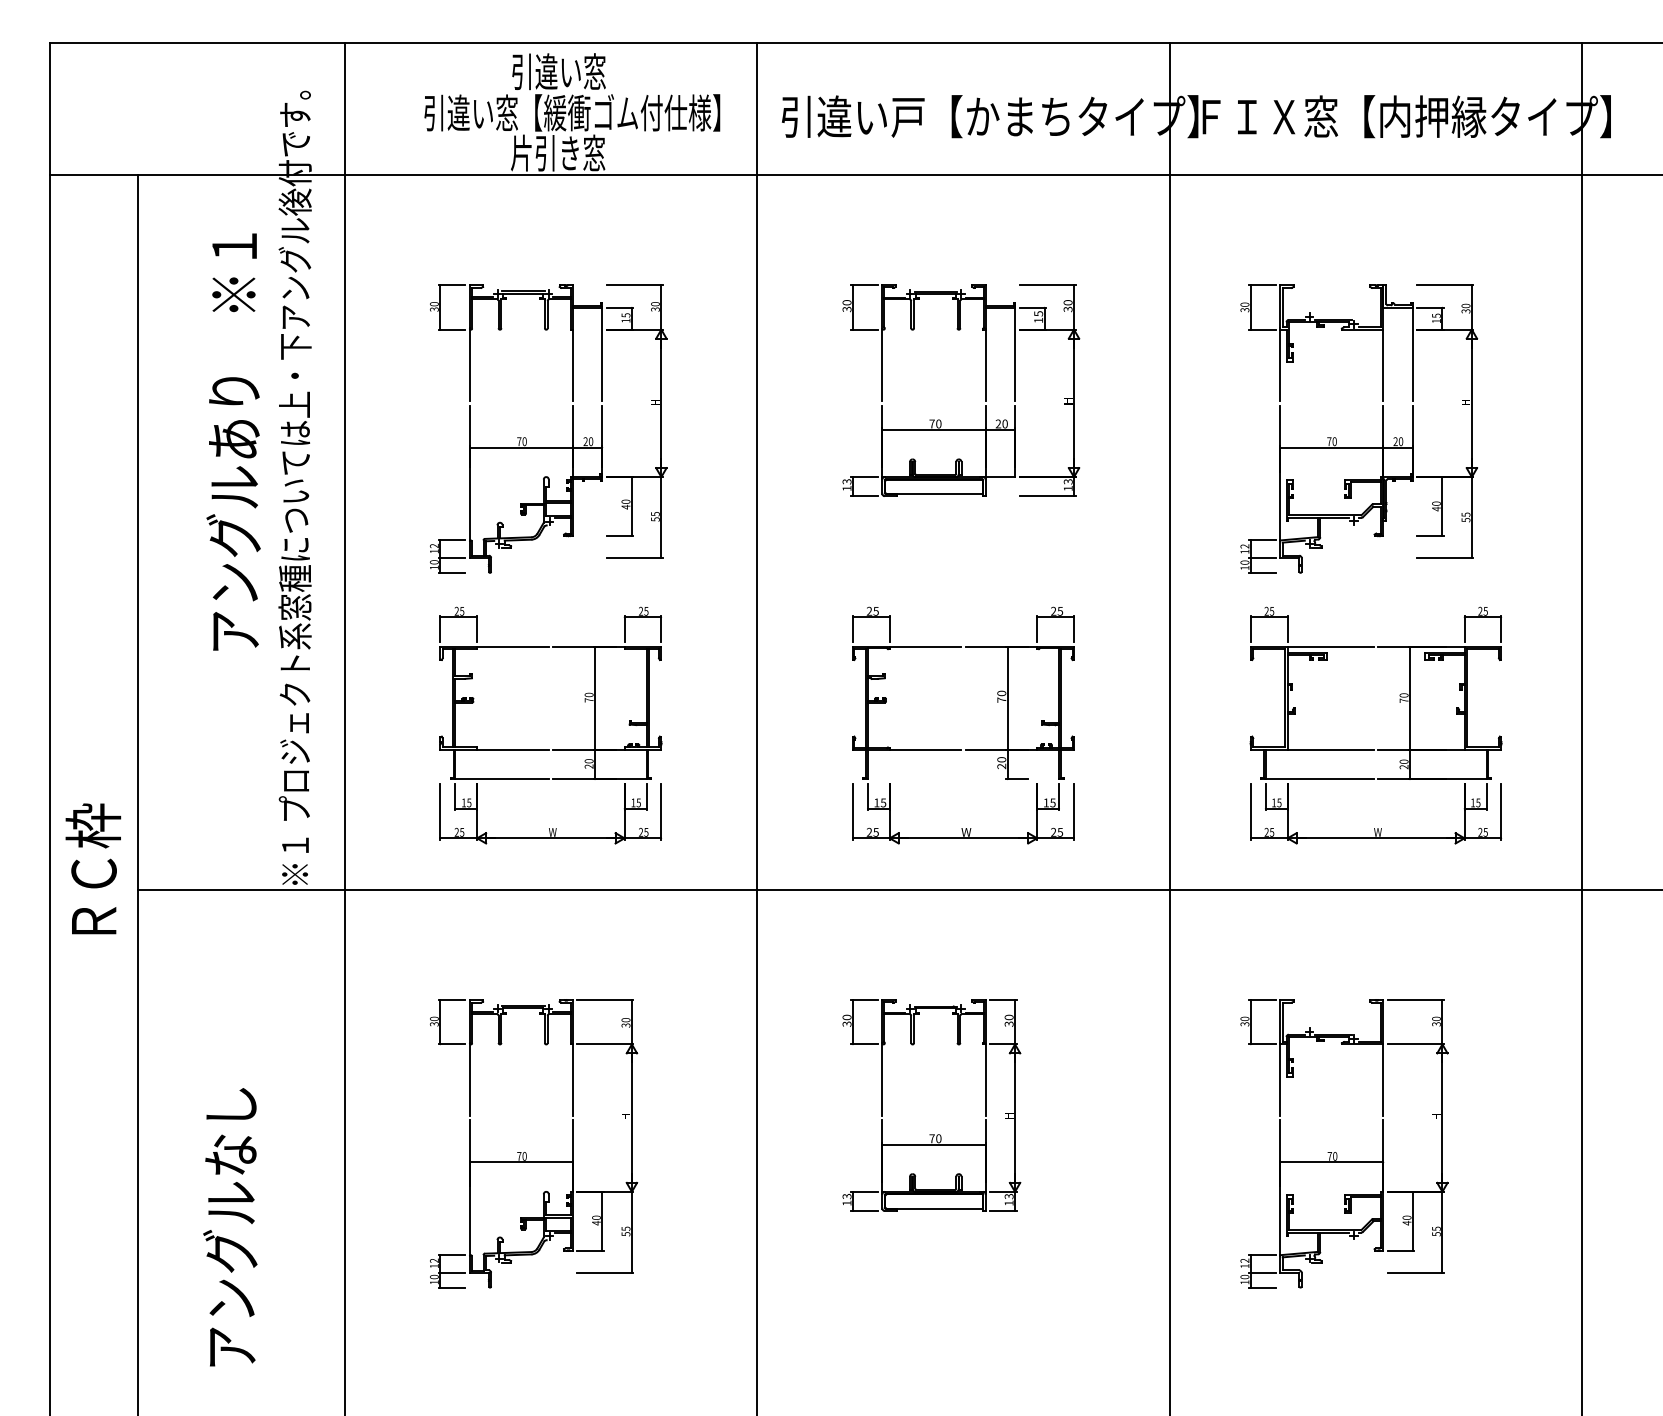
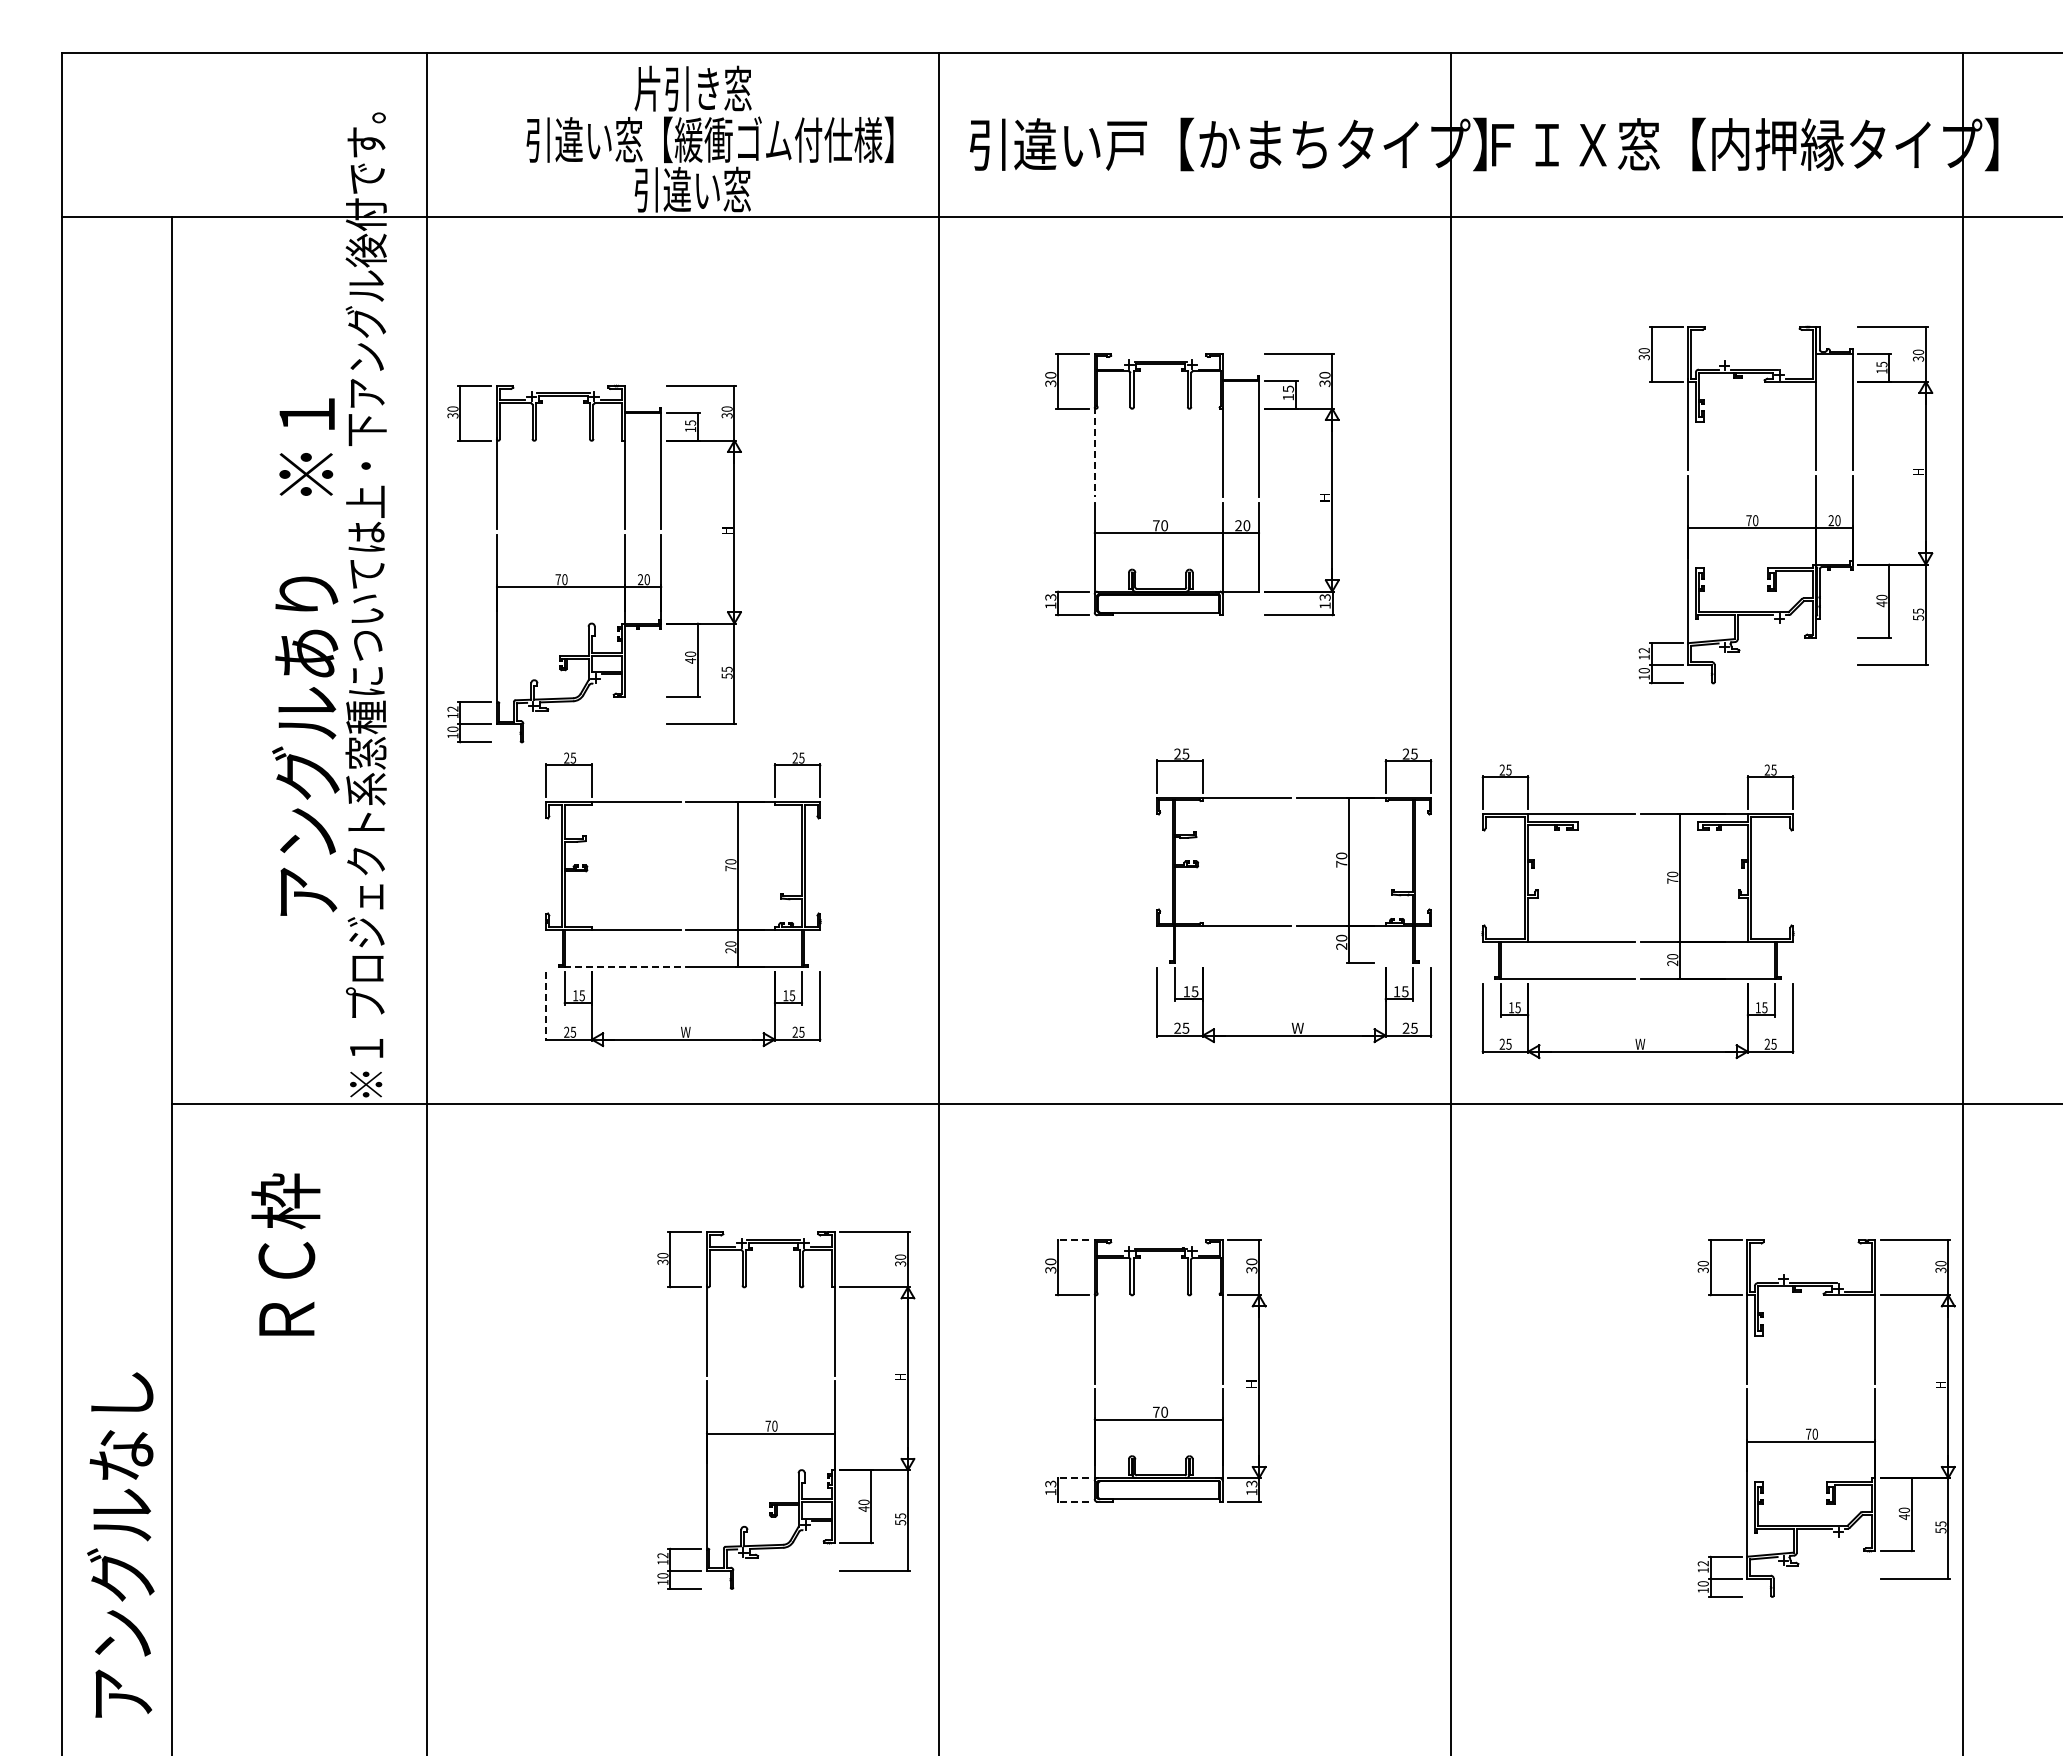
text: (546, 71) -> (677, 88), 引違い窓 -> 片引き窓
text: (545, 152) -> (676, 189), 片引き窓 -> 引違い窓
line: (882, 364) -> (1094, 452), solid -> dashed
text: (233, 441) -> (305, 656), moved
part: (548, 447) -> (594, 586), moved
part: (1358, 447) -> (1785, 527), moved
part: (965, 749) -> (1296, 925), moved
part: (1374, 749) -> (1635, 941), moved
line: (501, 779) -> (622, 966), solid -> dashed
line: (440, 811) -> (546, 1006), solid -> dashed
text: (93, 868) -> (285, 1254), moved
line: (864, 1000) -> (1072, 1240), solid -> dashed
part: (525, 1151) -> (775, 1420), moved
part: (1335, 1151) -> (1815, 1428), moved
line: (864, 1192) -> (1072, 1478), solid -> dashed
line: (864, 1210) -> (1072, 1501), solid -> dashed
text: (230, 1226) -> (120, 1544), moved

